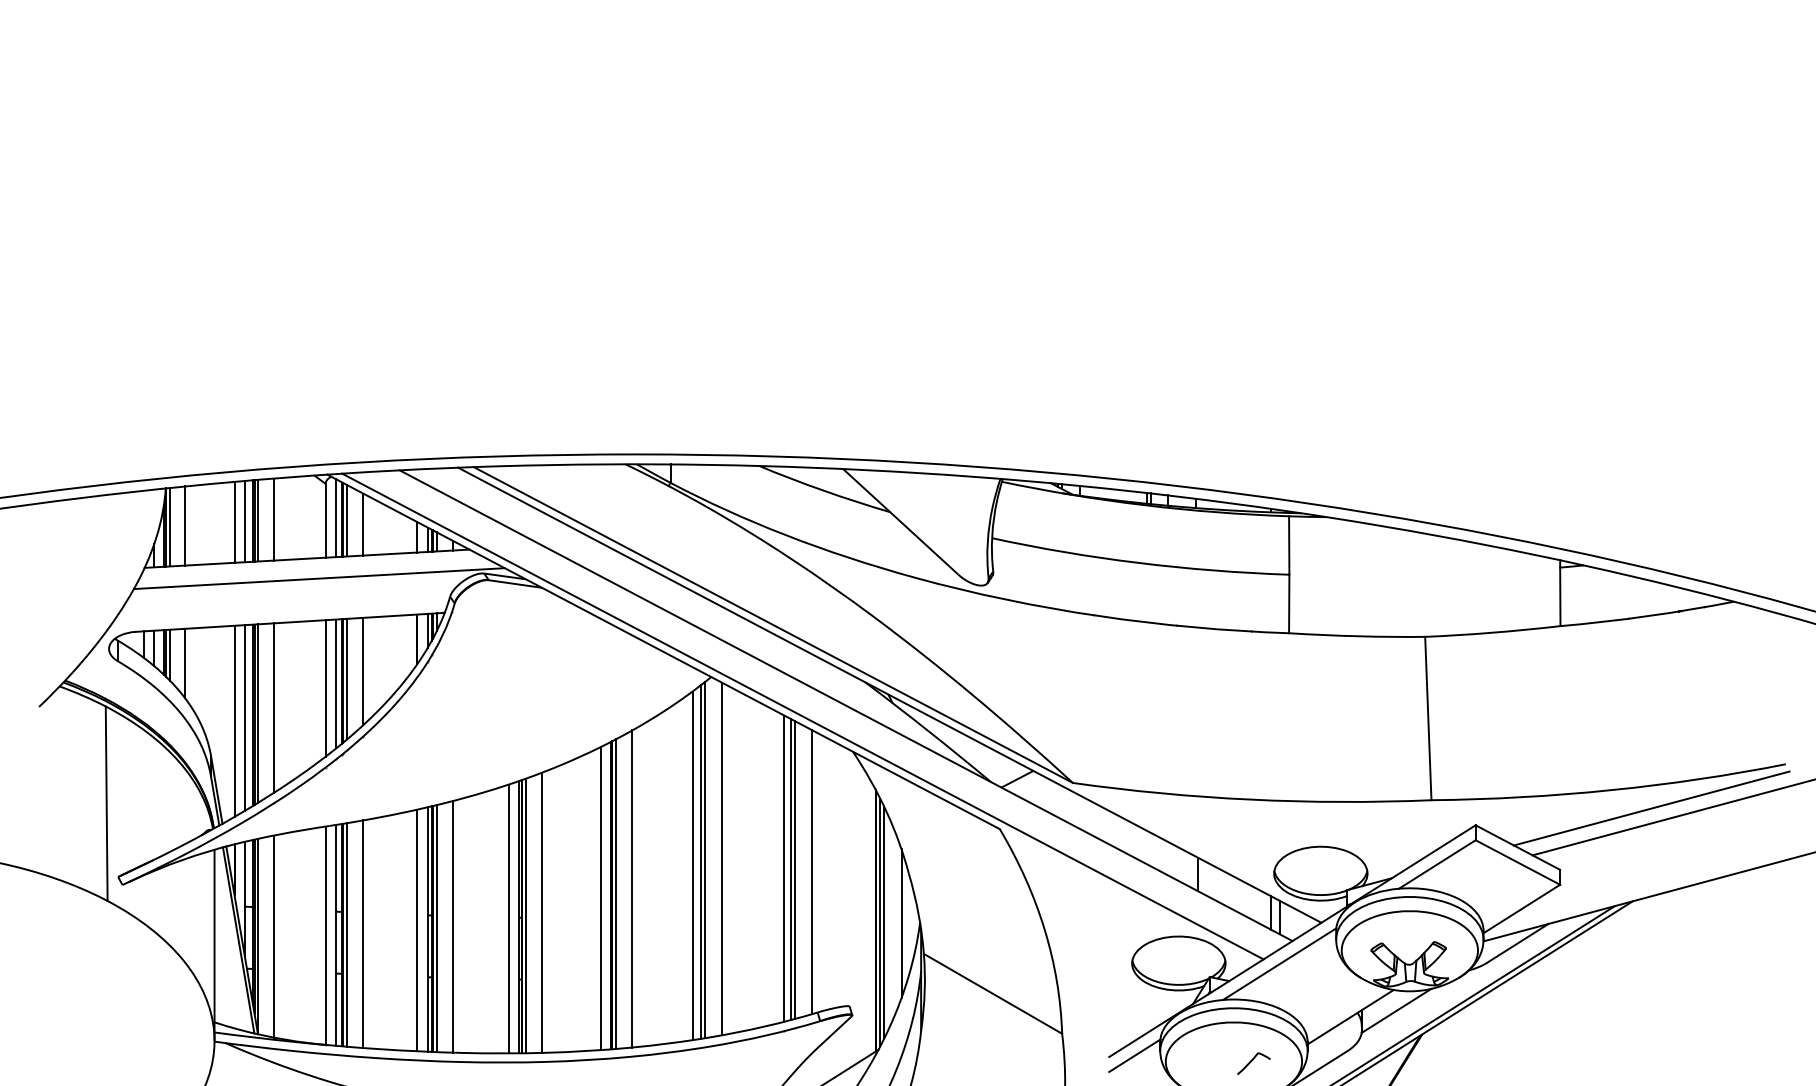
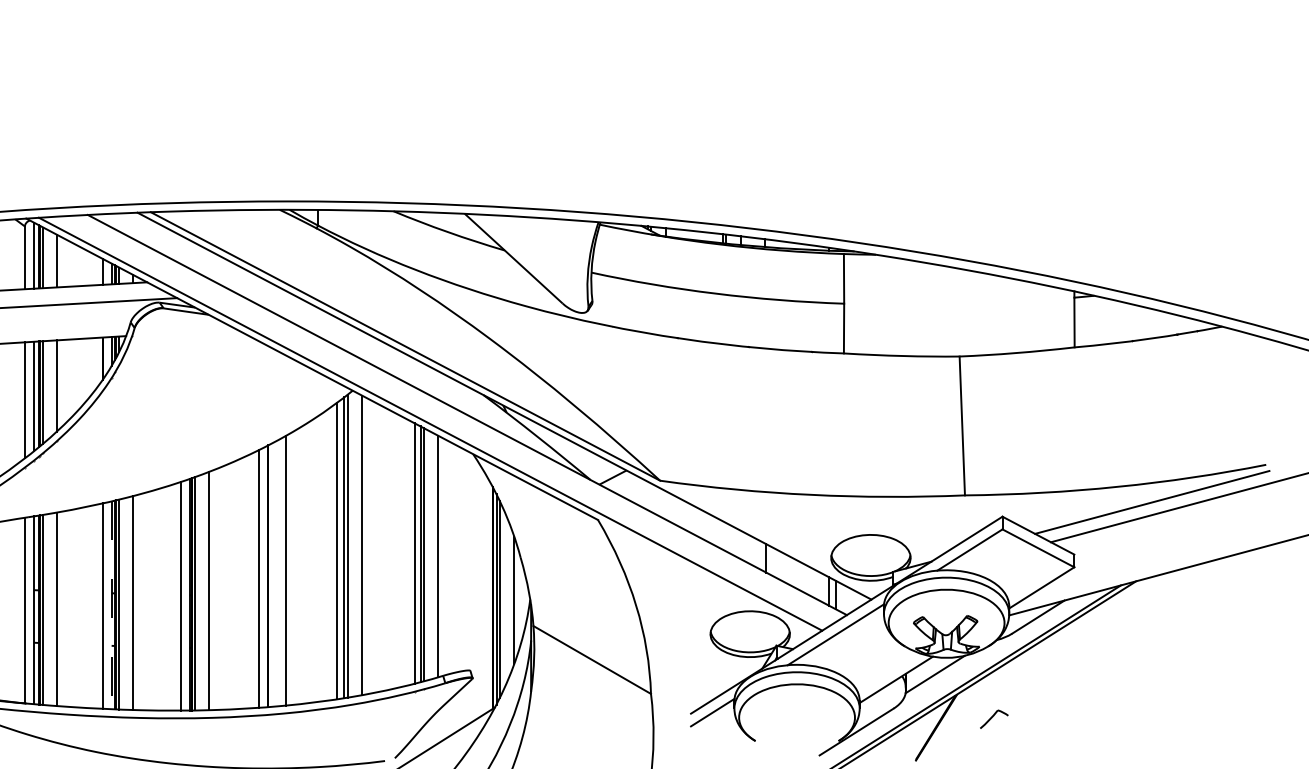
line: (615, 893) -> (271, 574), removed
line: (427, 930) -> (111, 606), solid -> dashed
part: (1253, 1063) -> (993, 719), moved

